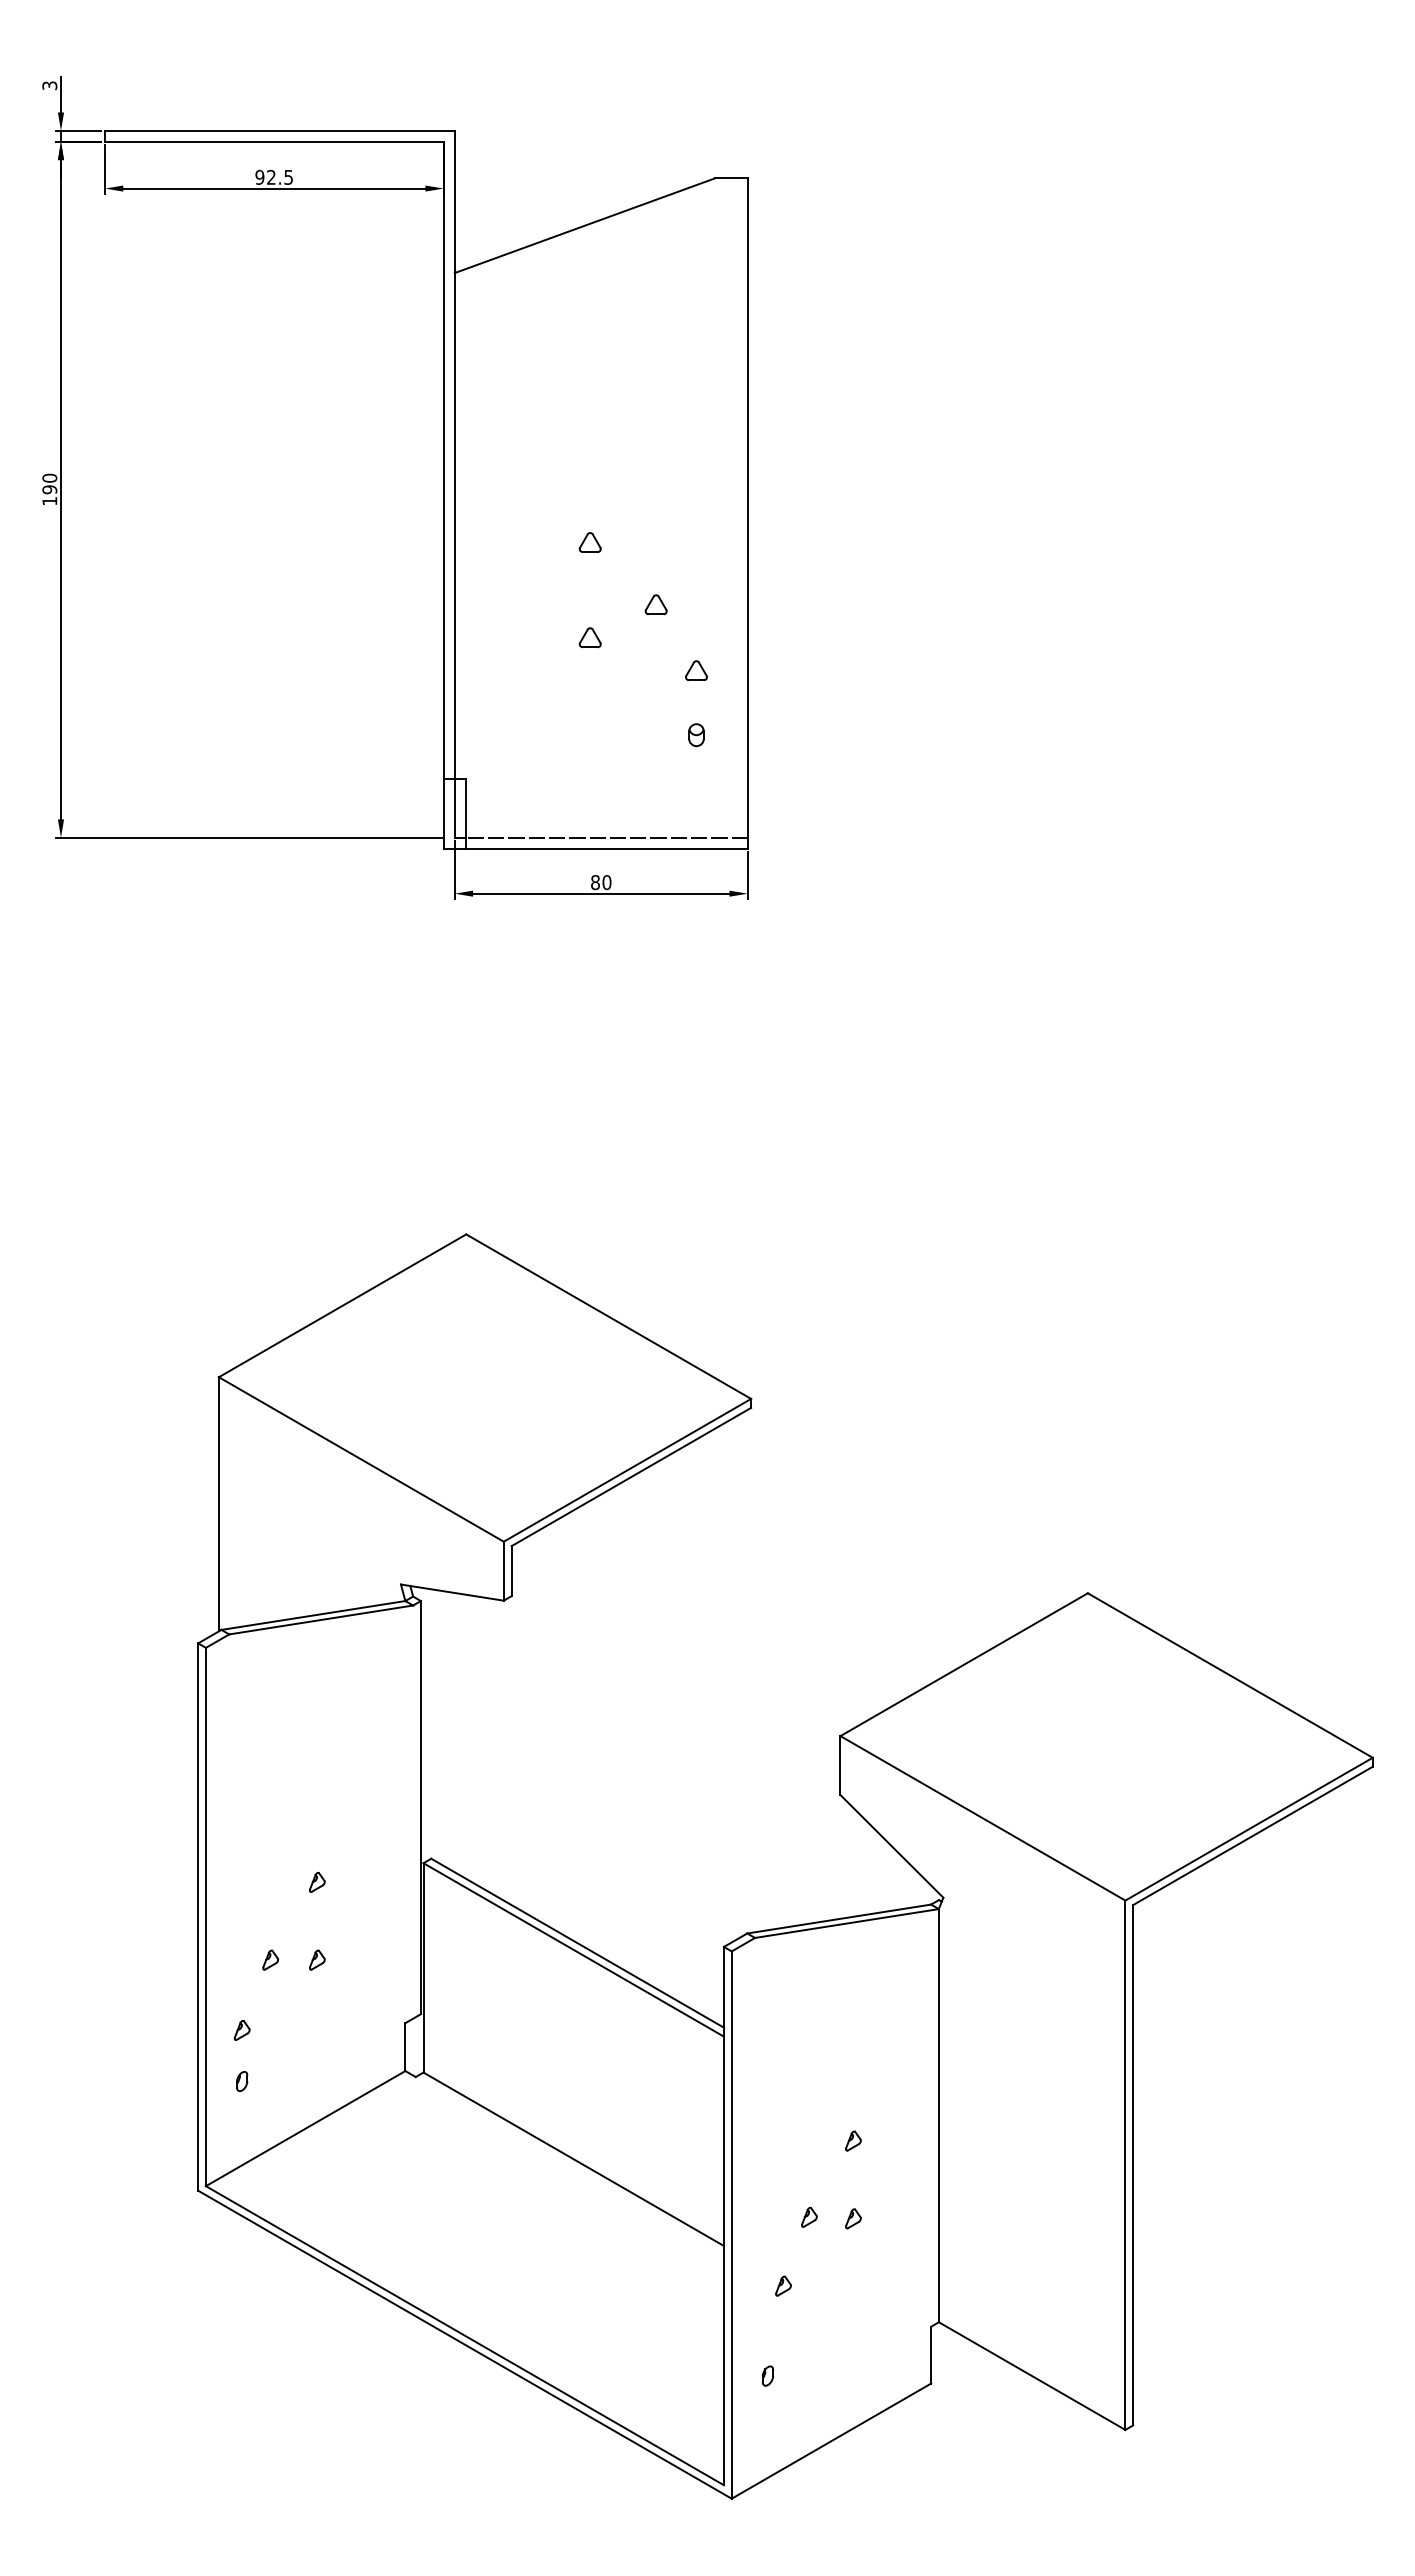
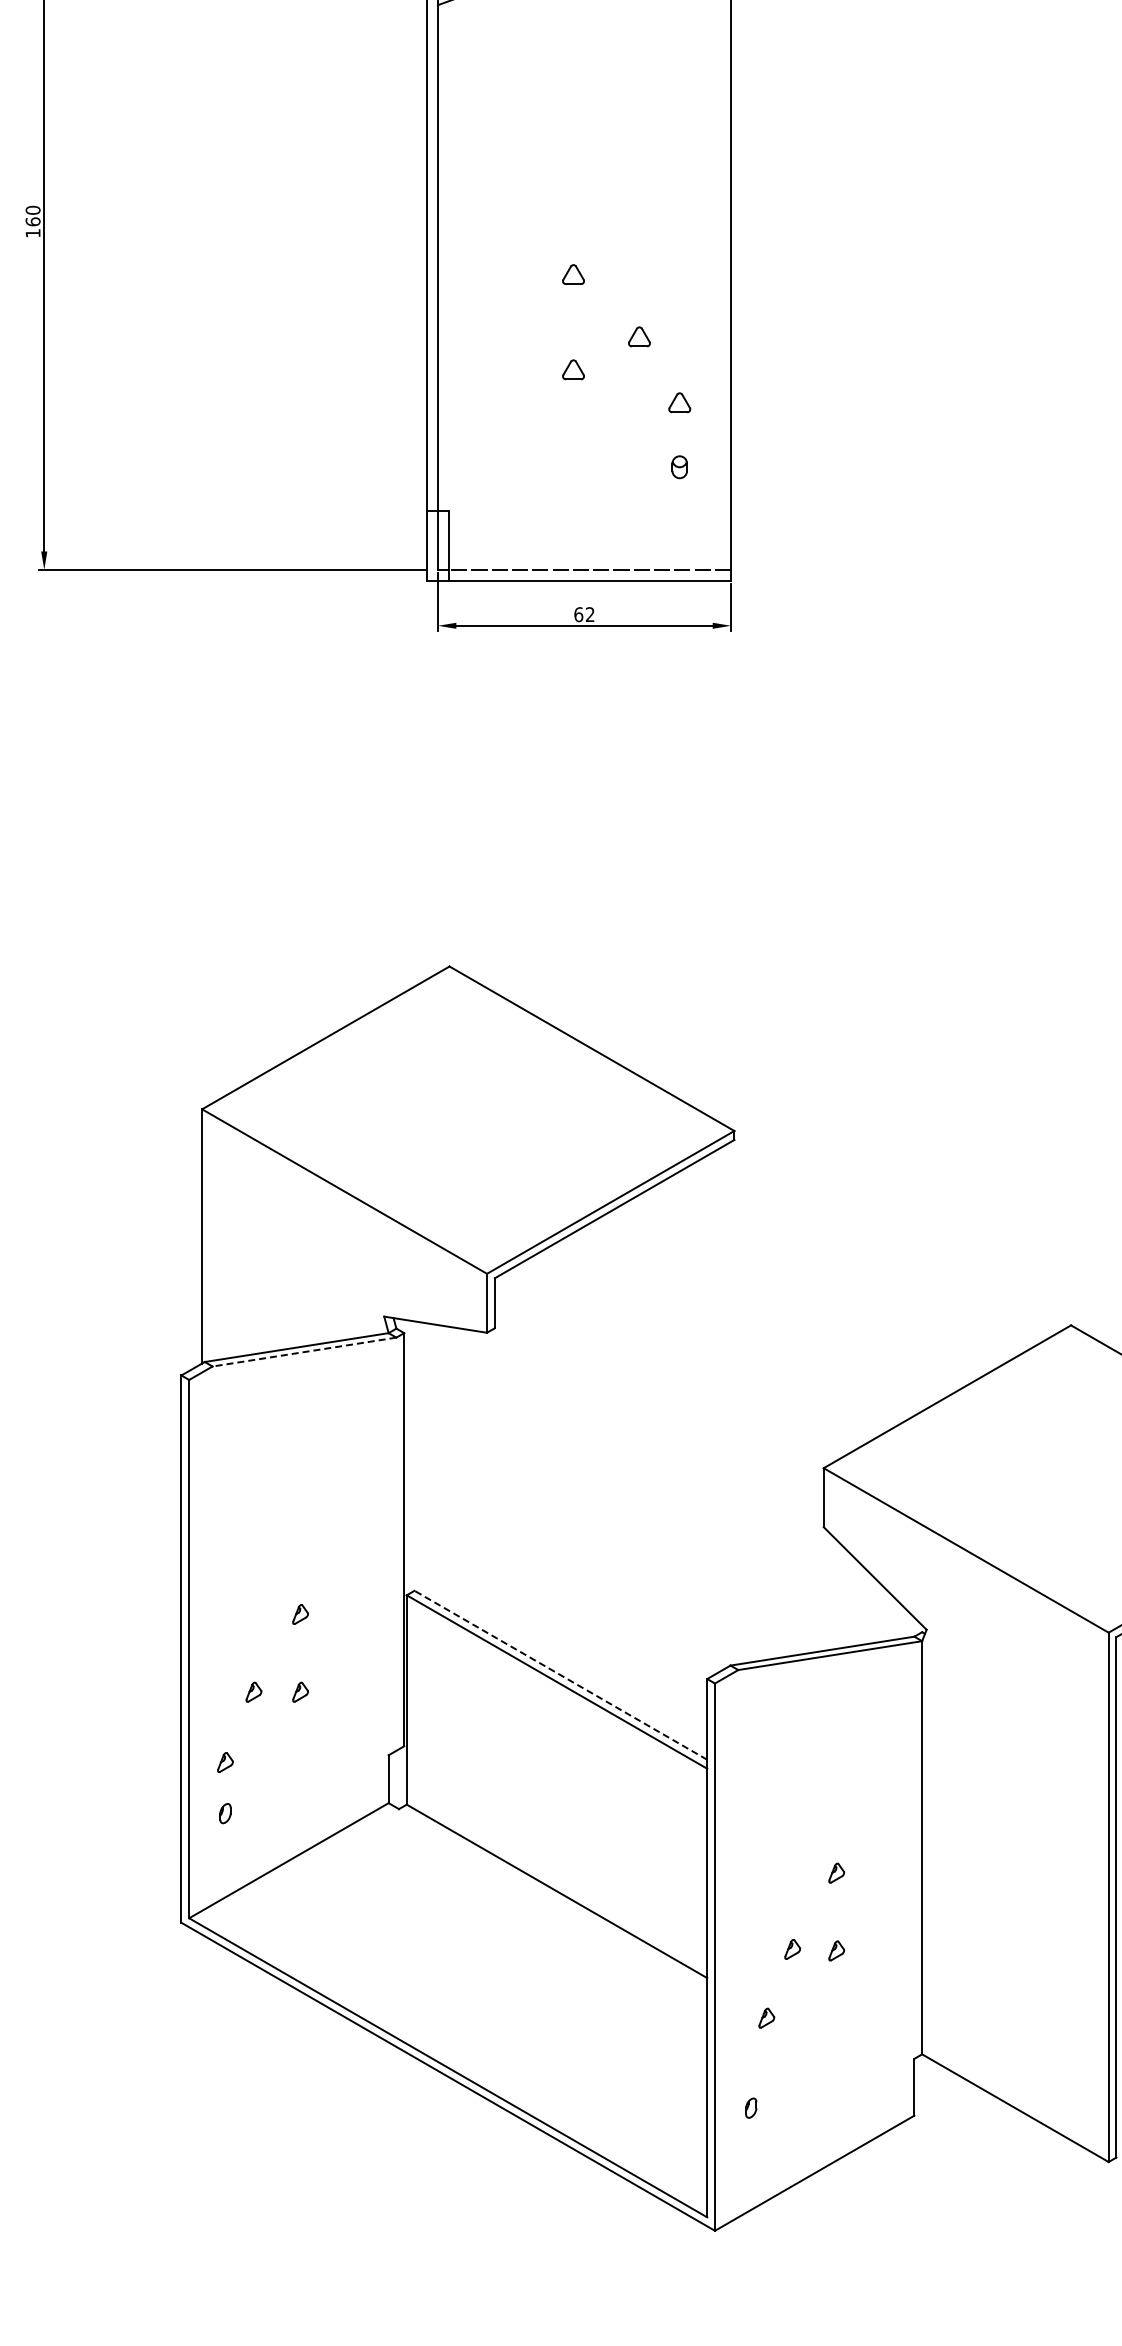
text: (49, 489) -> (32, 221), 190 -> 160
text: (601, 882) -> (584, 614), 80 -> 62
line: (320, 1620) -> (303, 1352), solid -> dashed
line: (577, 1943) -> (560, 1675), solid -> dashed

